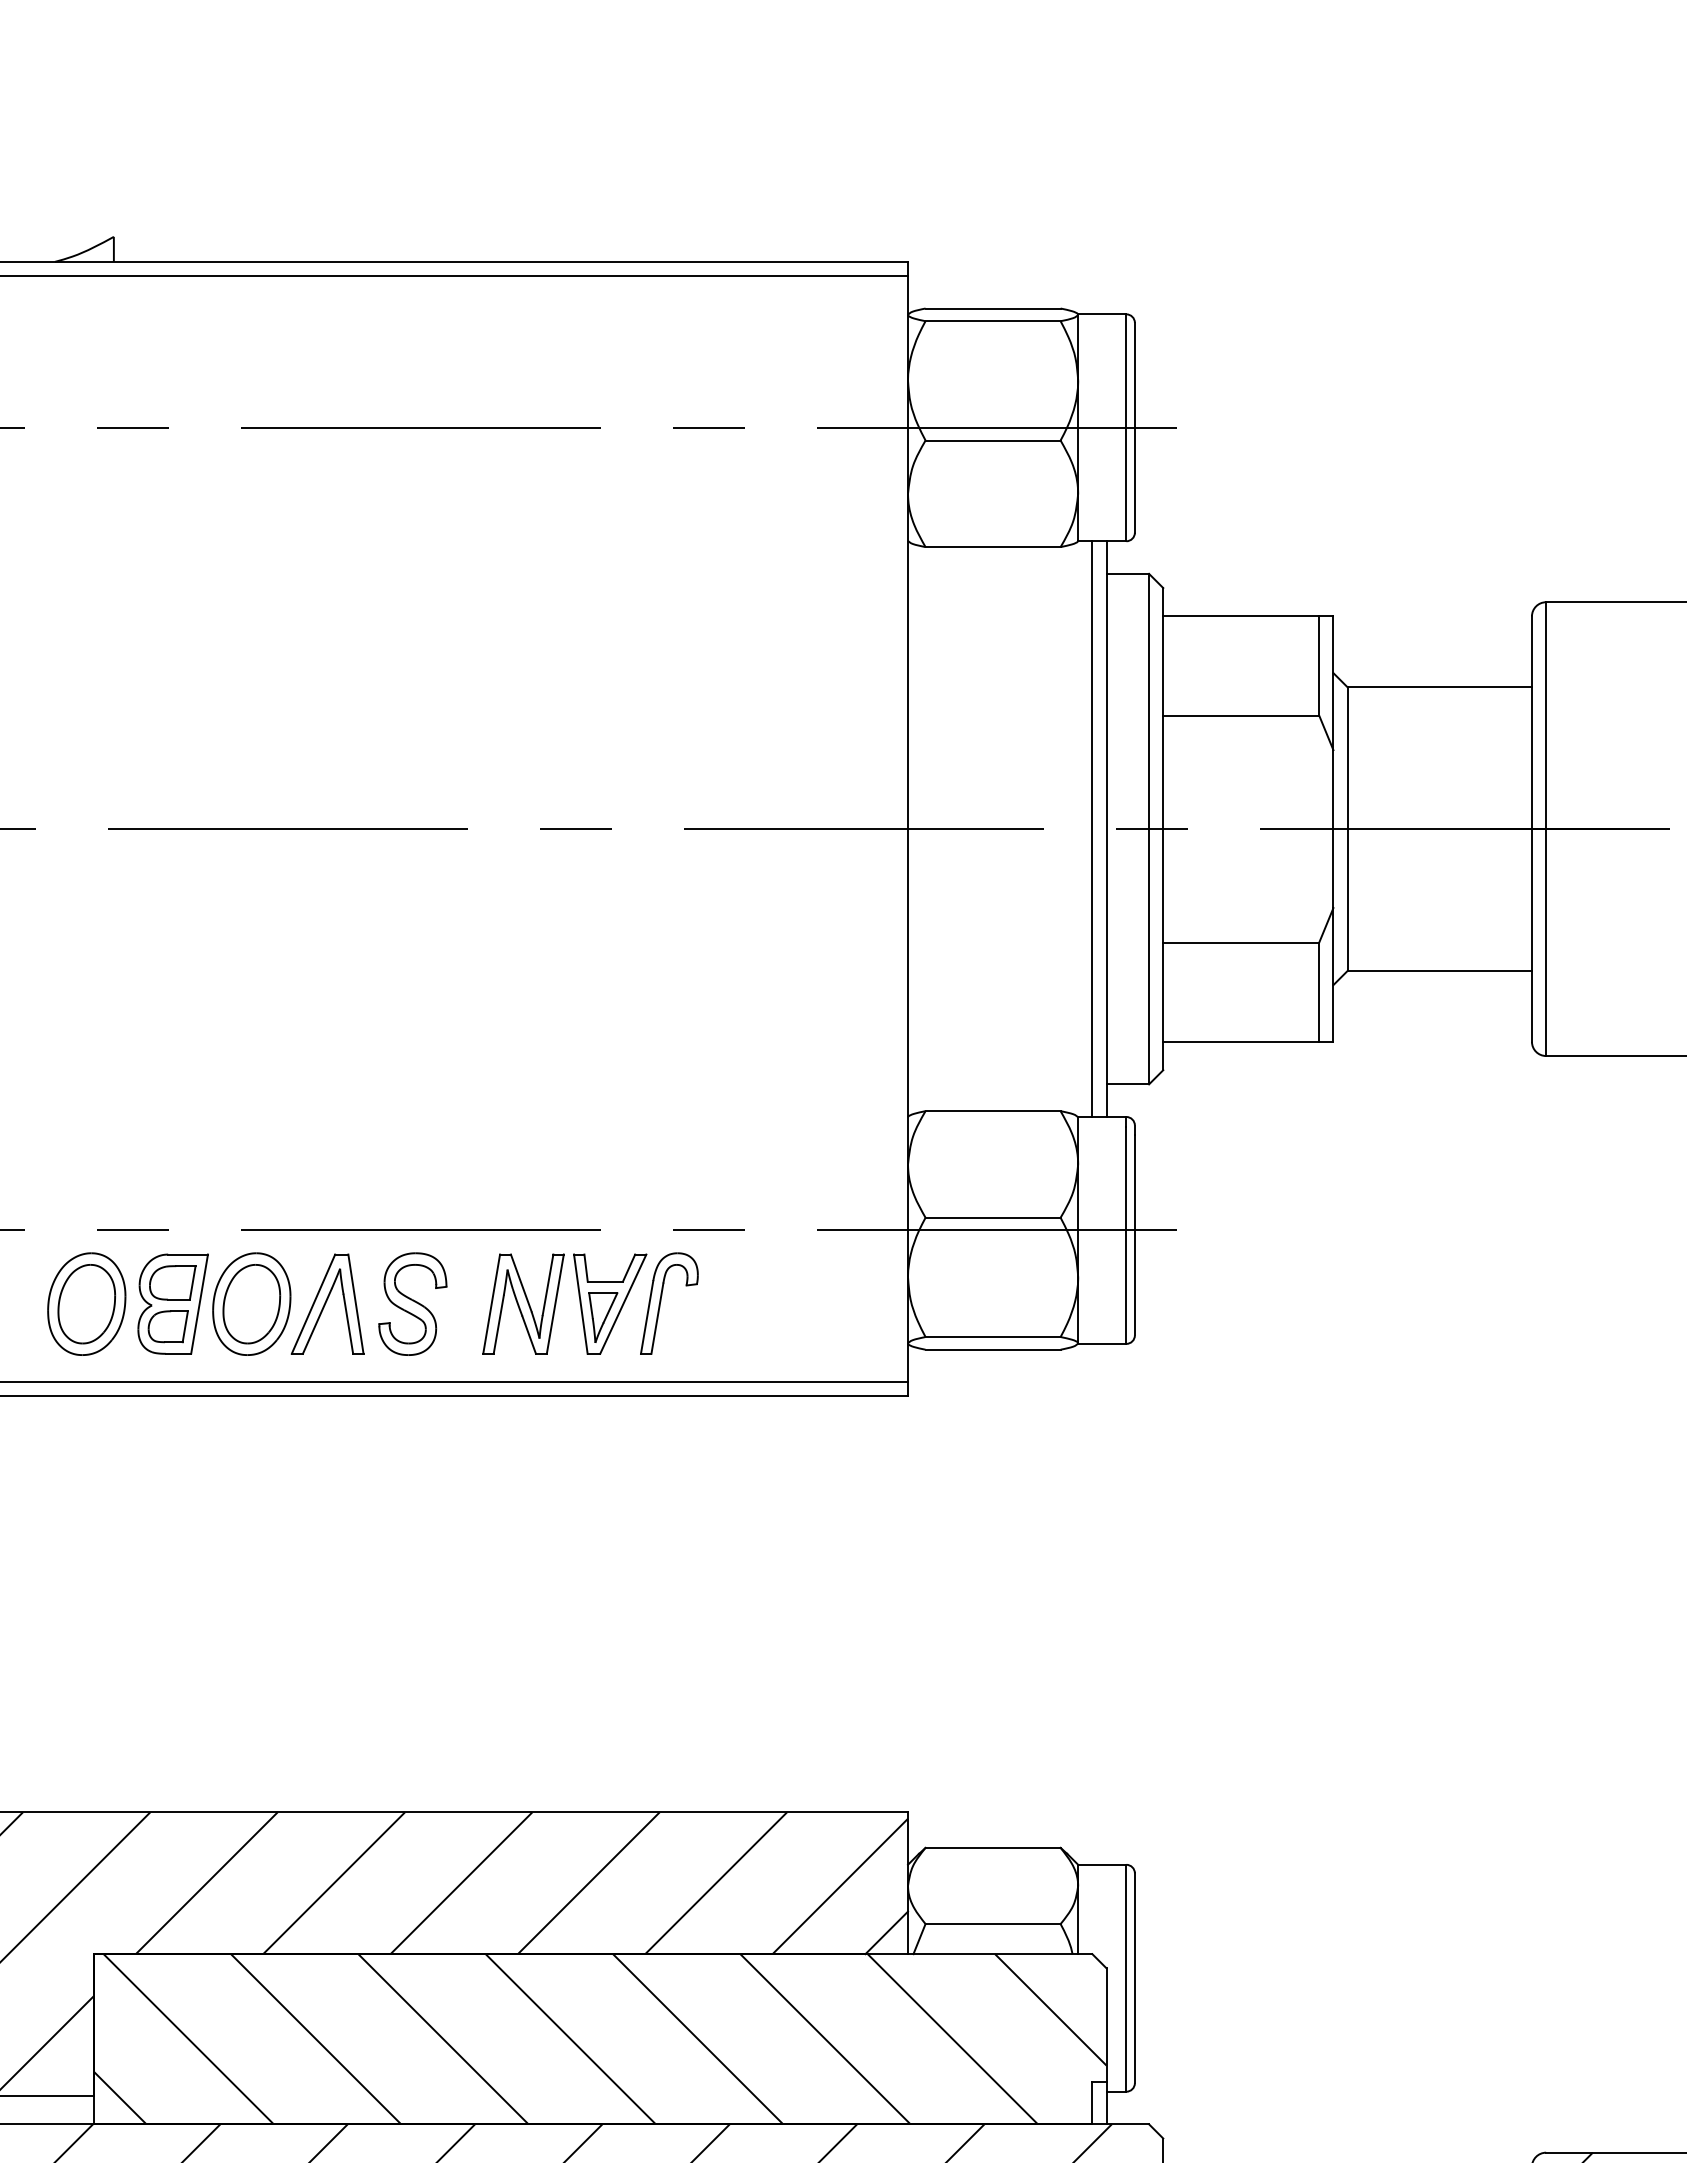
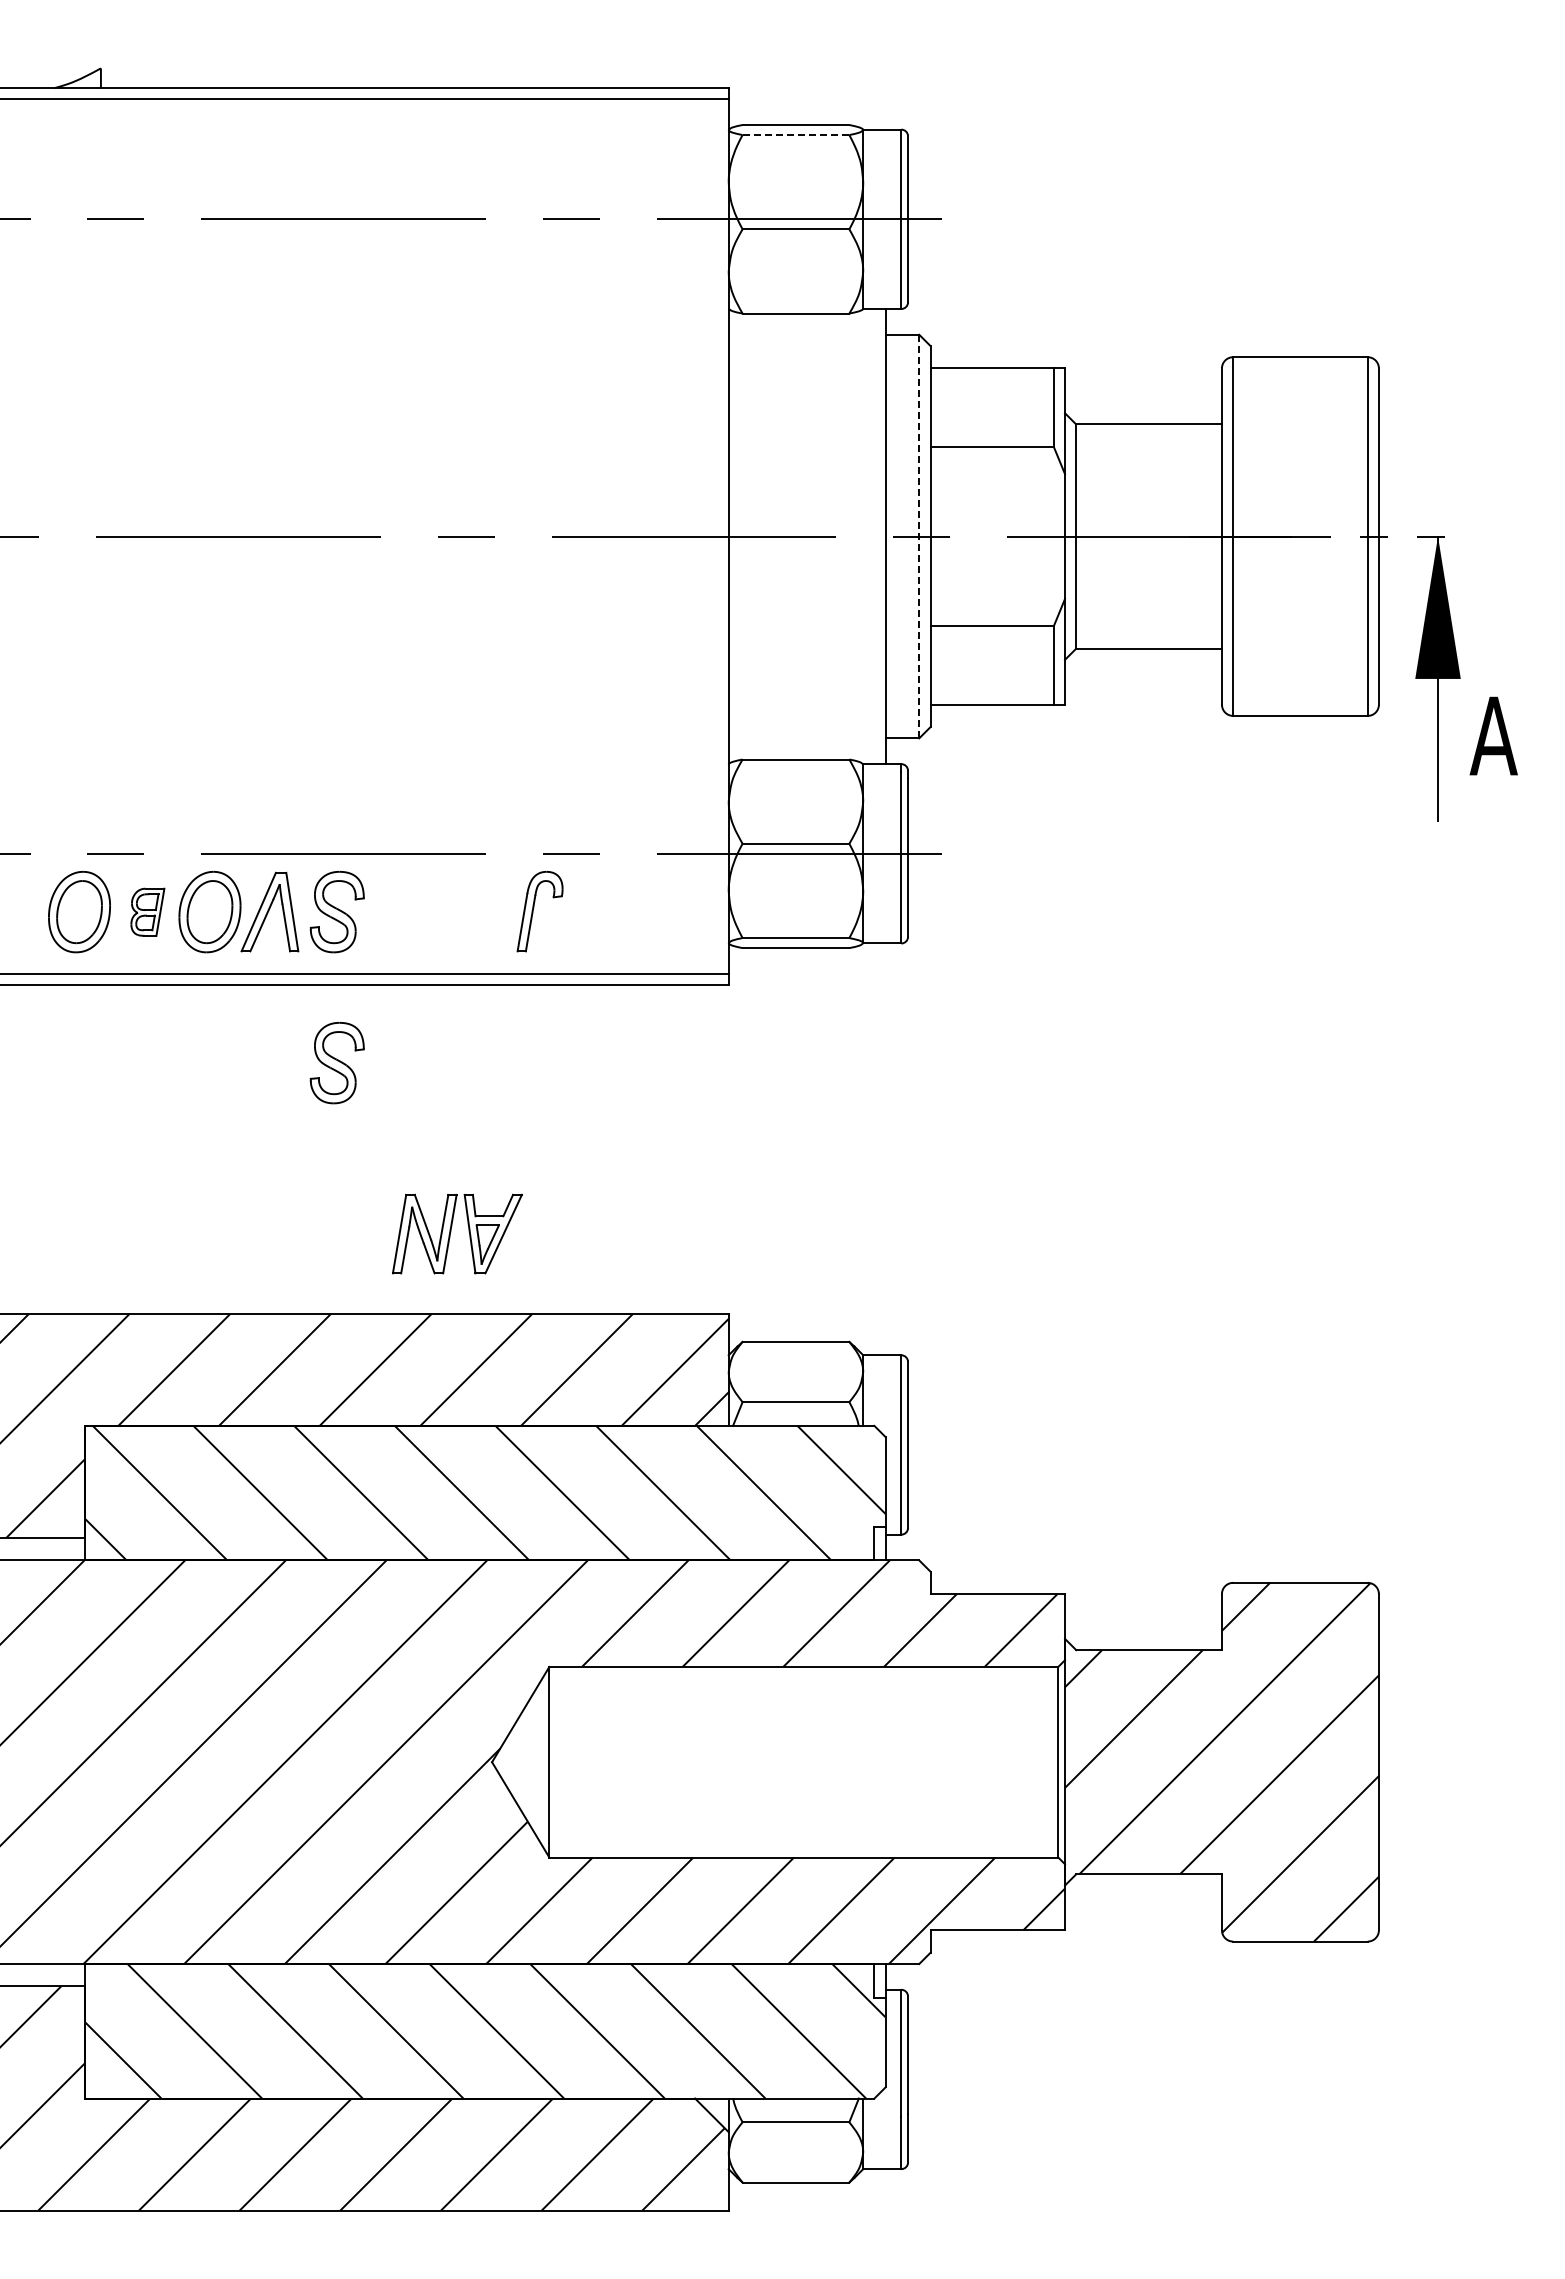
line: (993, 321) -> (796, 135), solid -> dashed
line: (1092, 829) -> (874, 536), removed
line: (1149, 829) -> (919, 536), solid -> dashed
part: (557, 1302) -> (451, 1232), moved
part: (172, 1304) -> (147, 912), size x0.6
part: (411, 1495) -> (336, 1063), added

